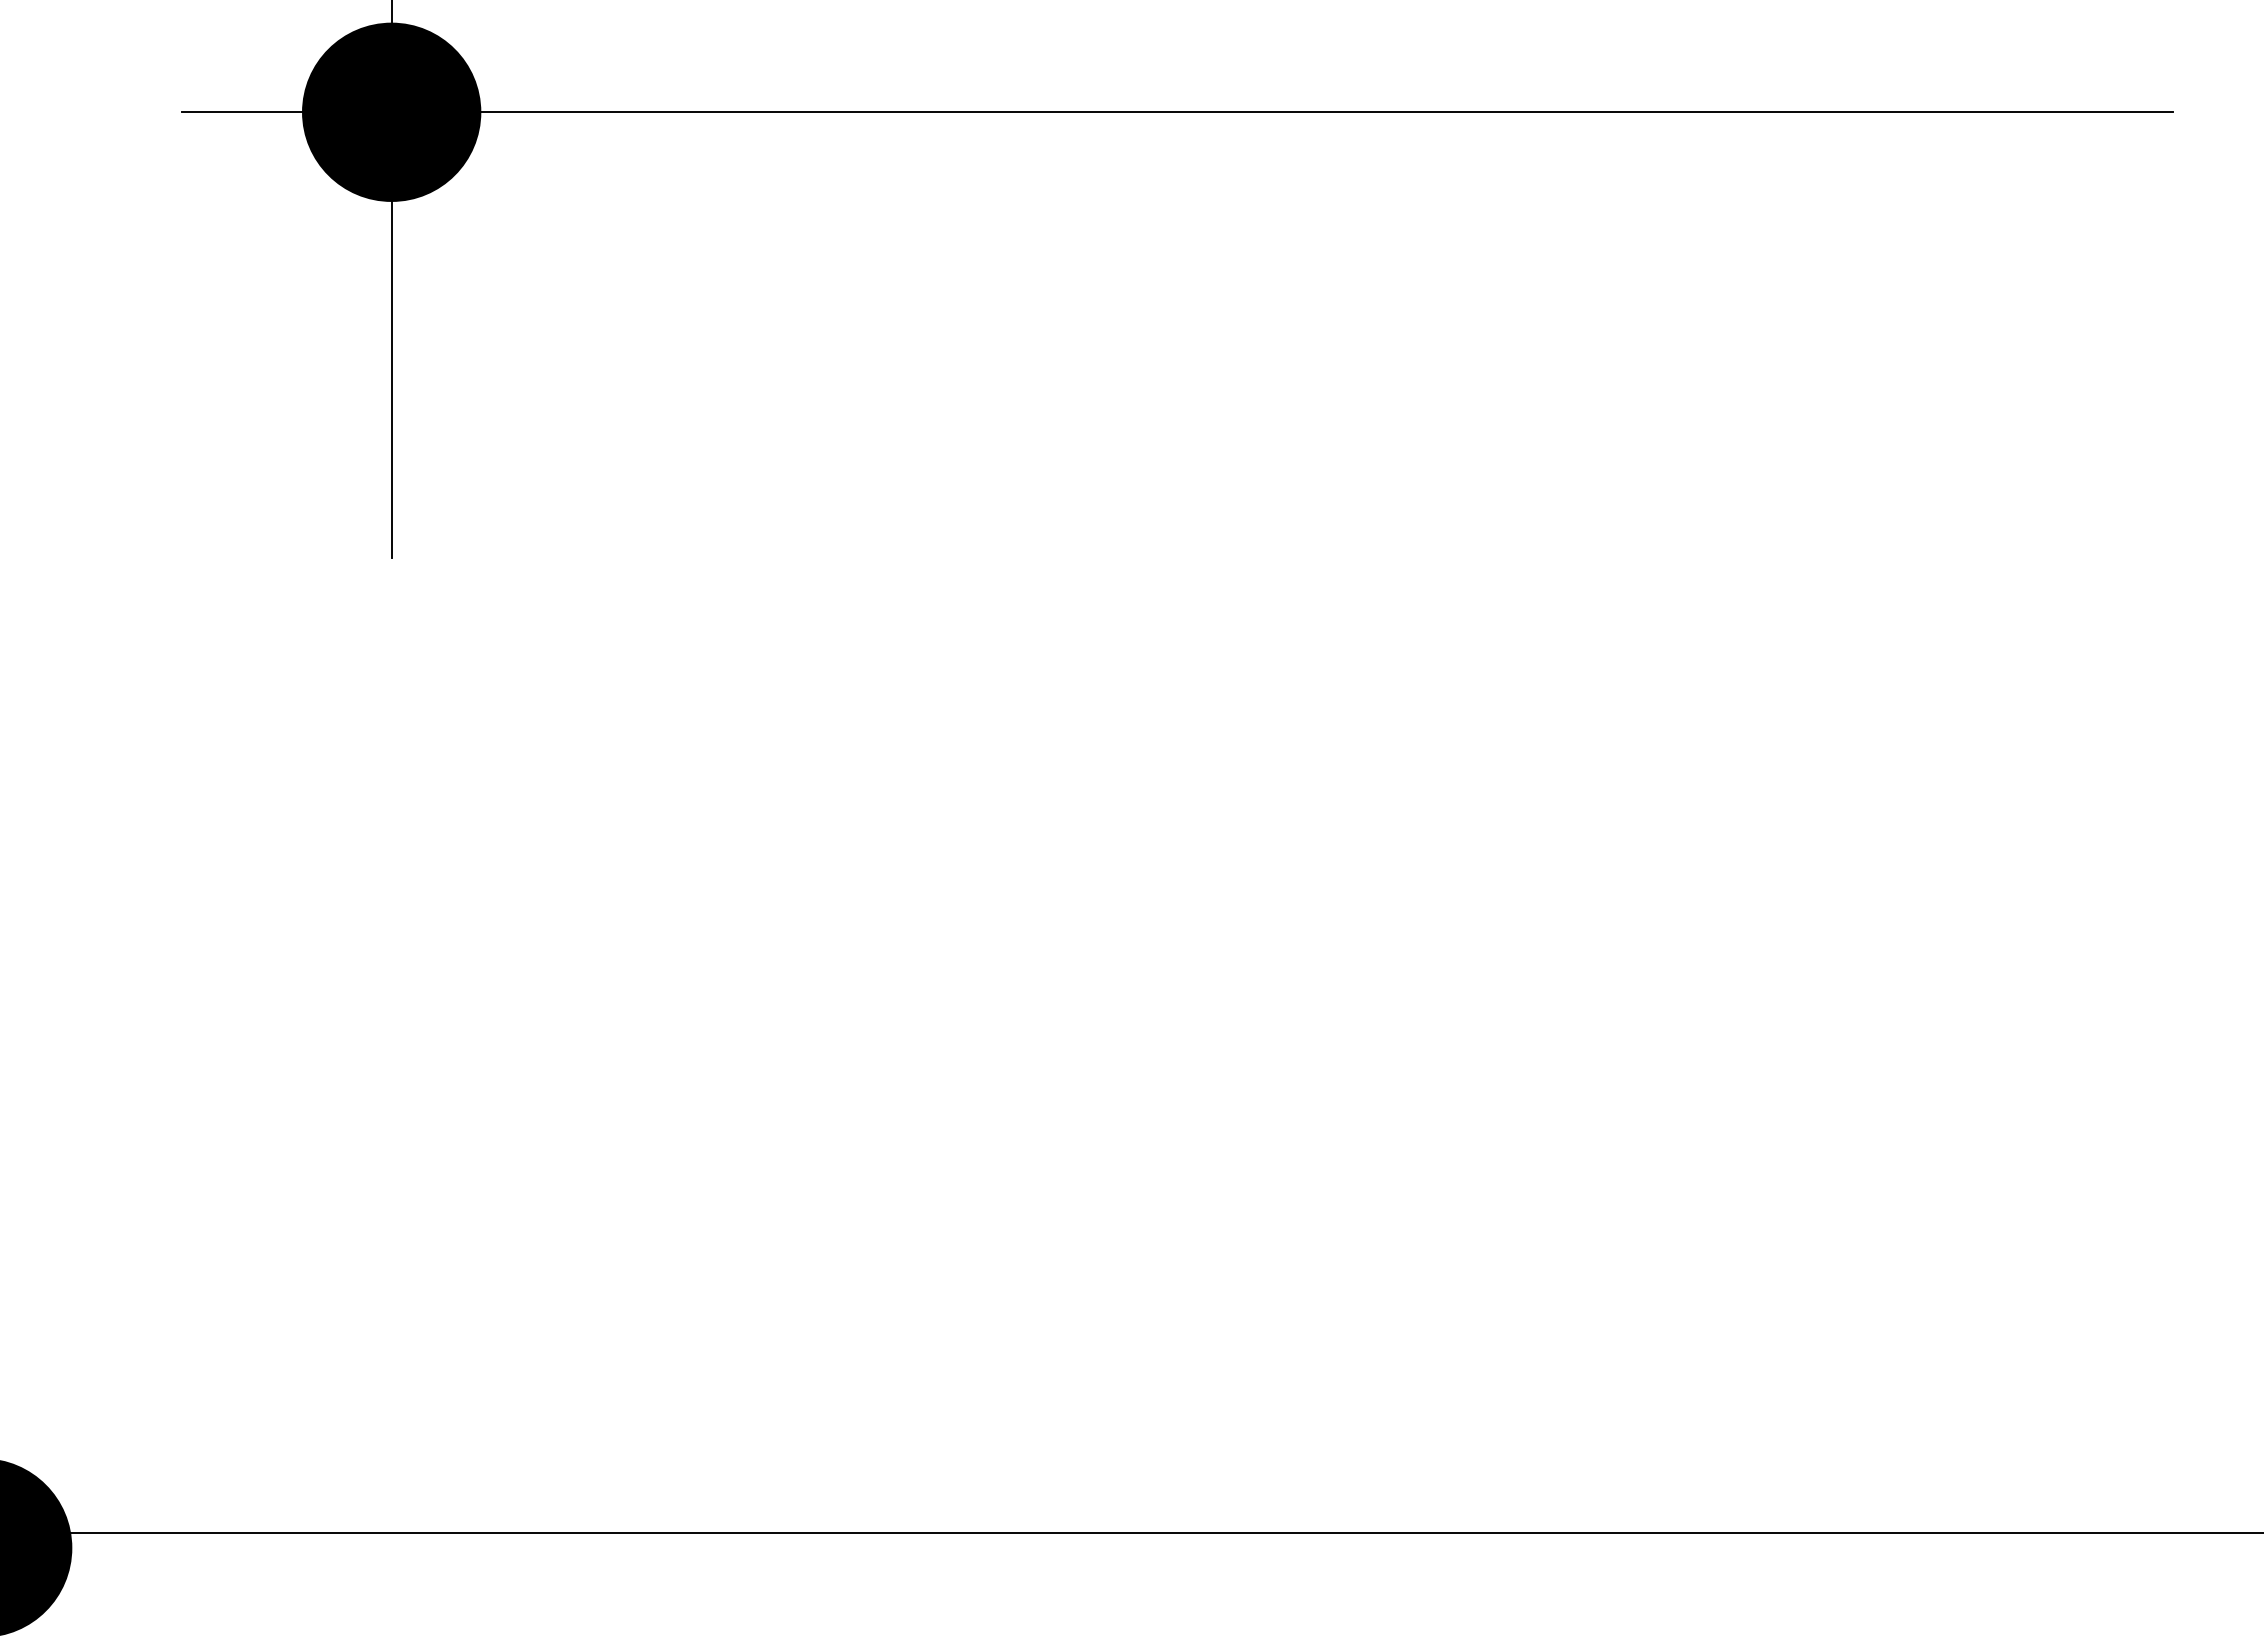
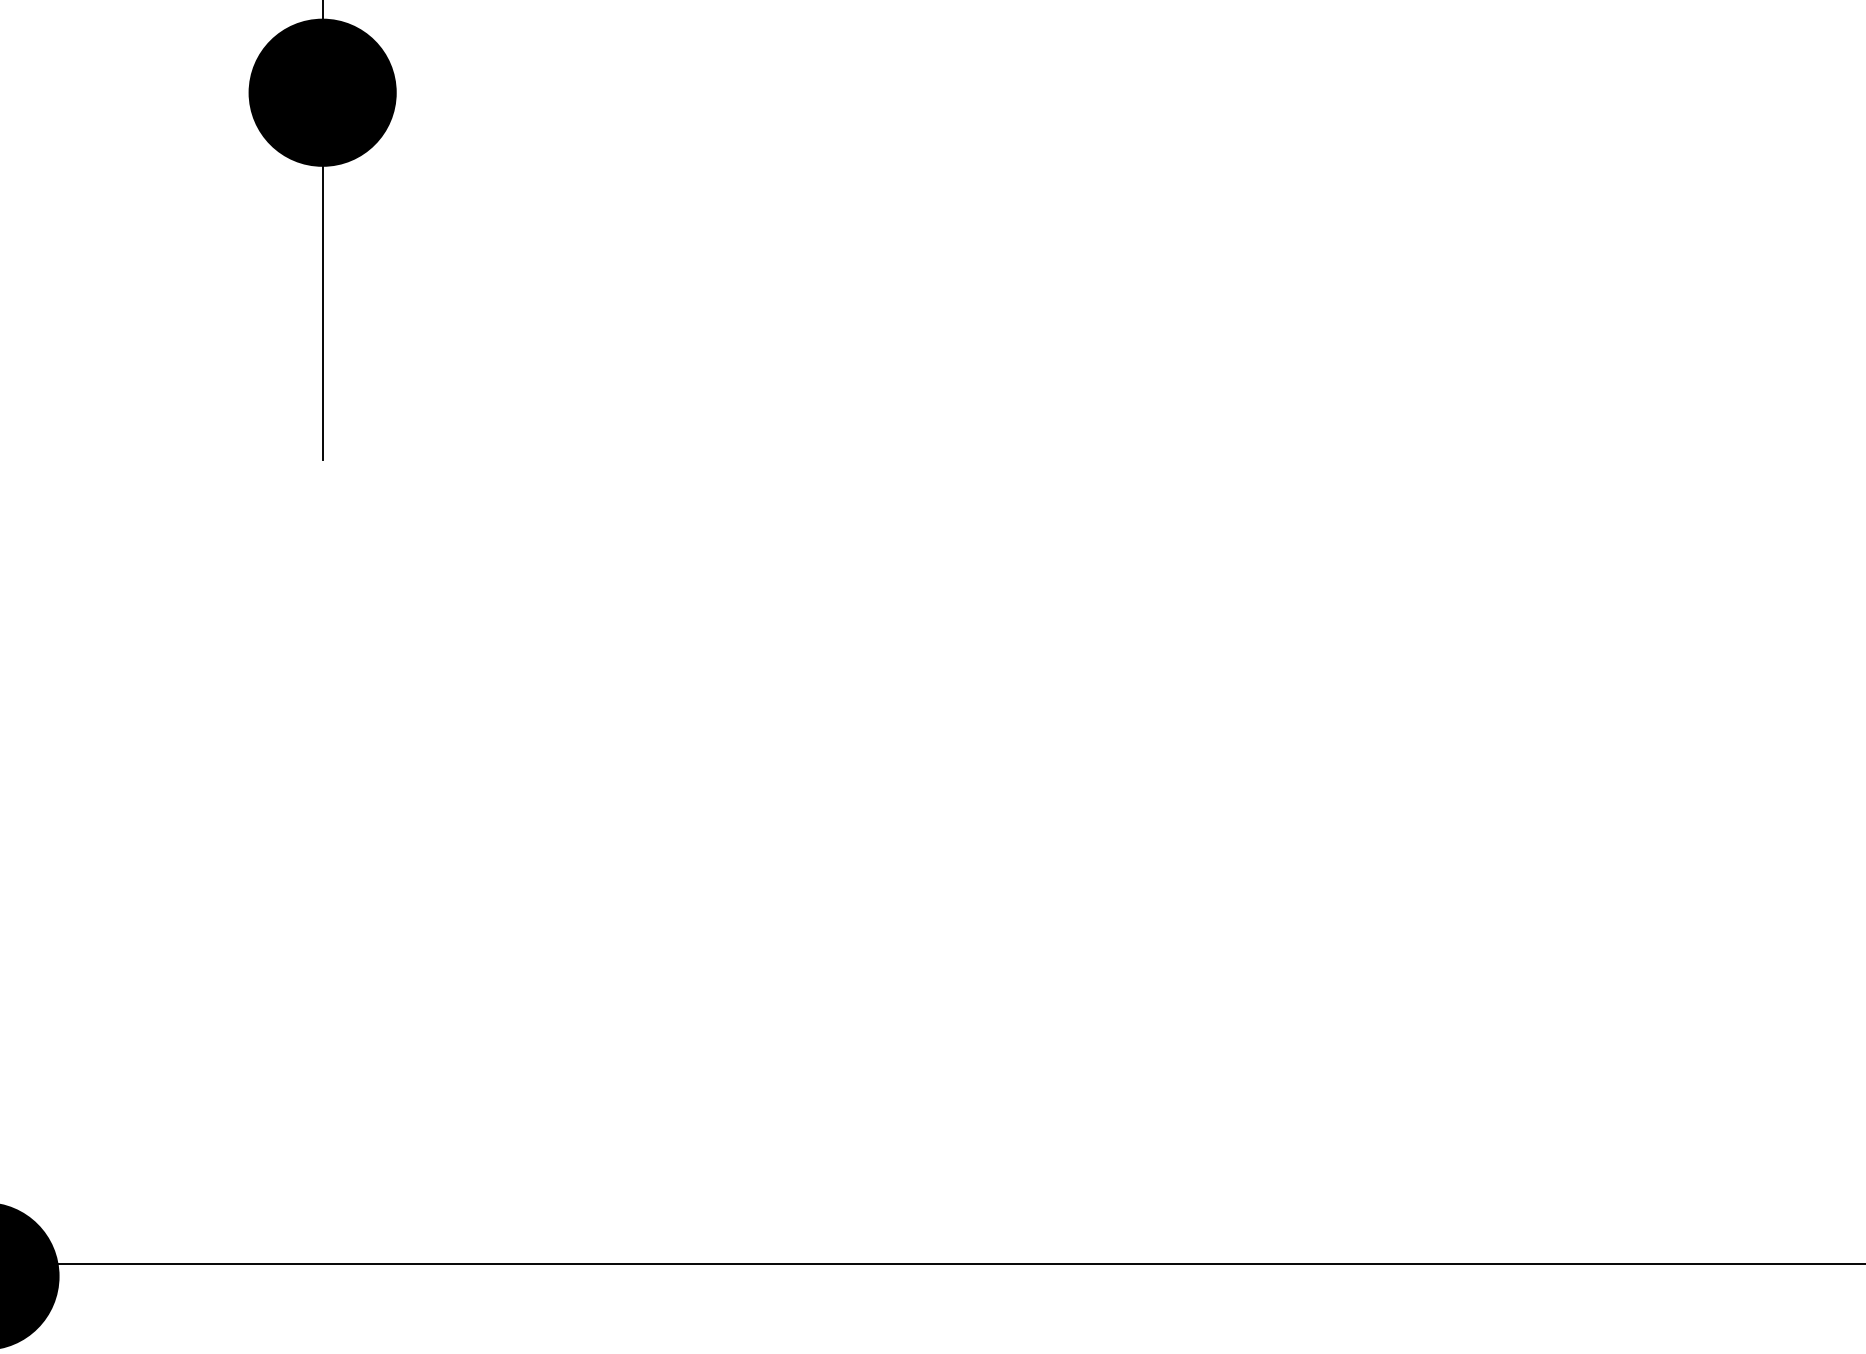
line: (1177, 112) -> (970, 92), removed

